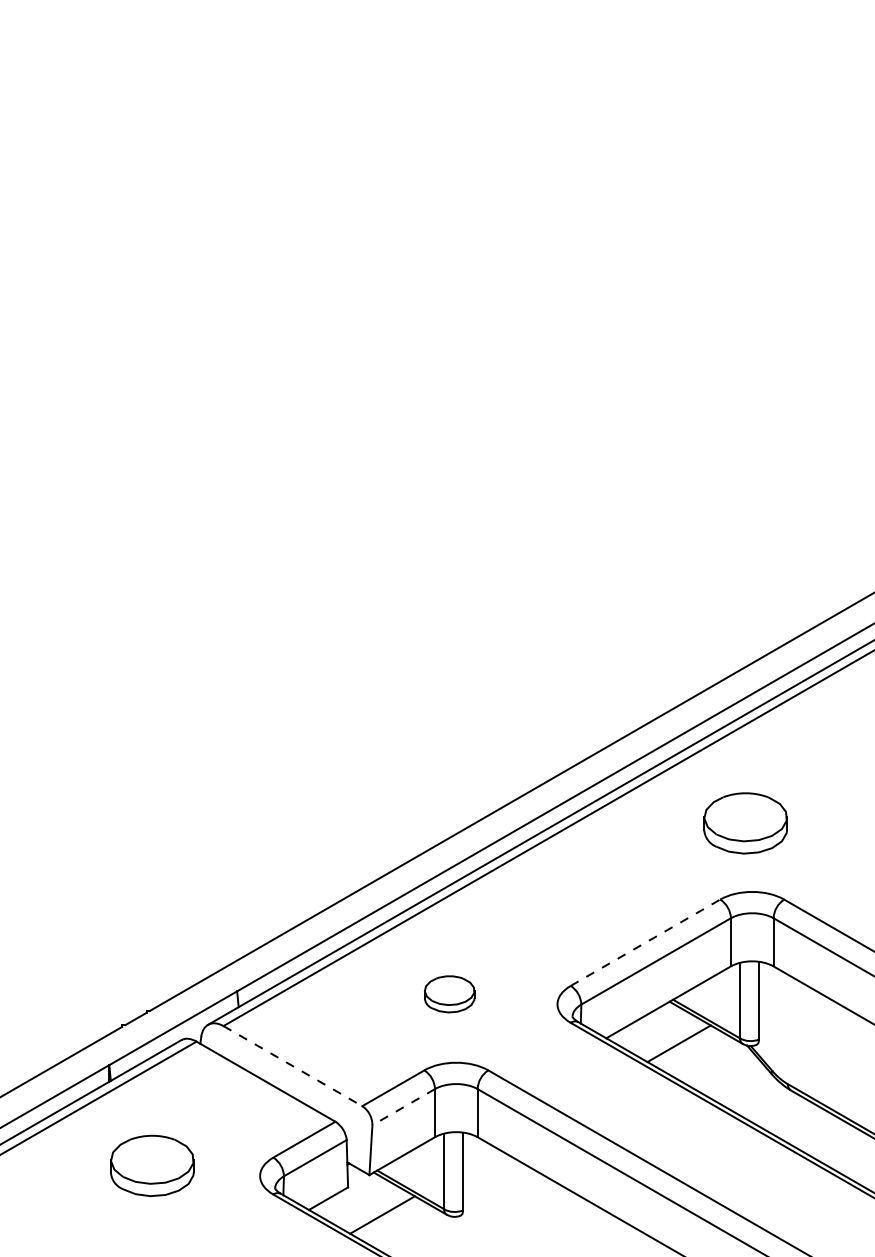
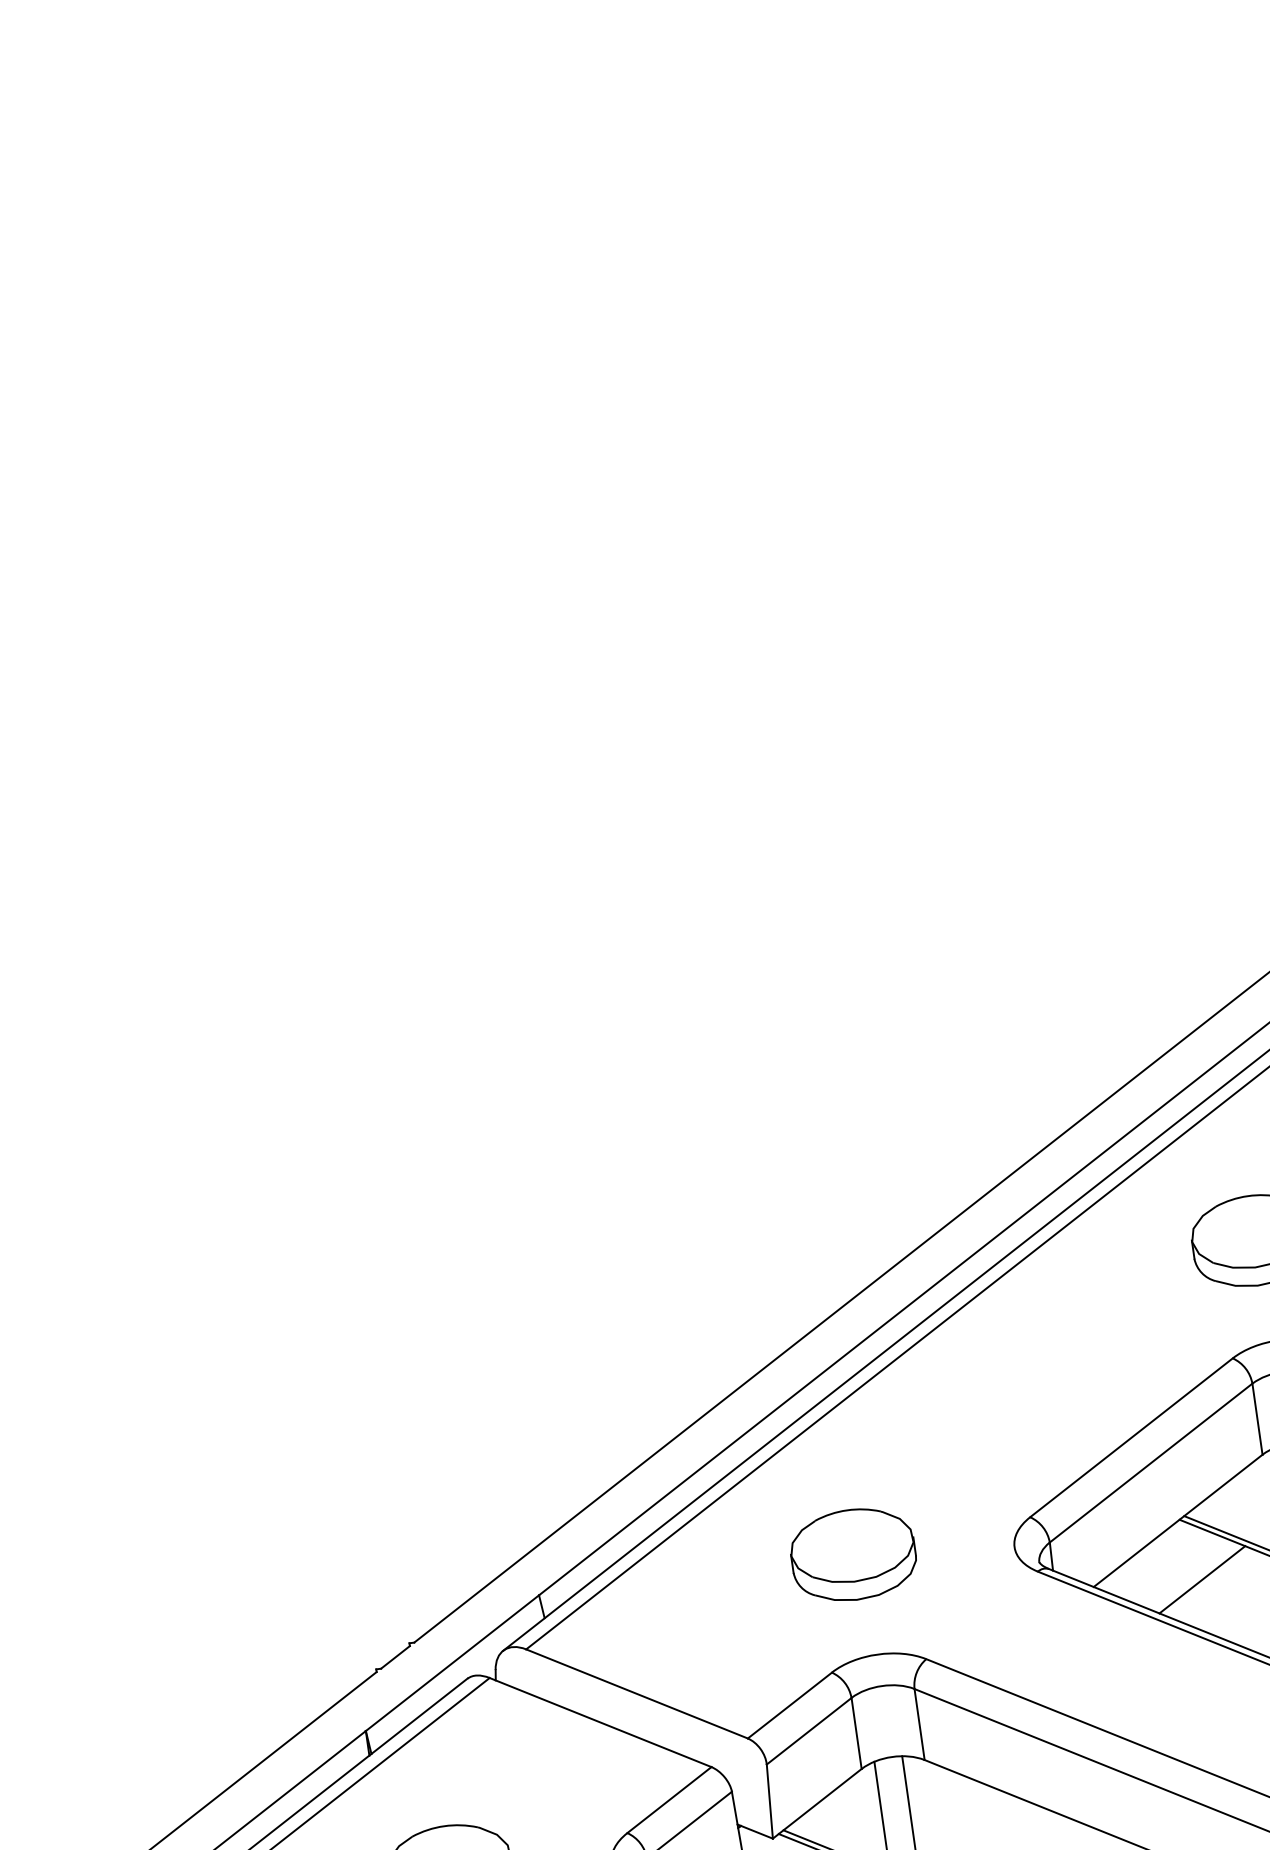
line: (645, 942) -> (1131, 1437), dashed -> solid
part: (449, 994) -> (853, 1555), size x1.67
line: (293, 1066) -> (637, 1694), dashed -> solid
line: (403, 1107) -> (808, 1731), dashed -> solid

